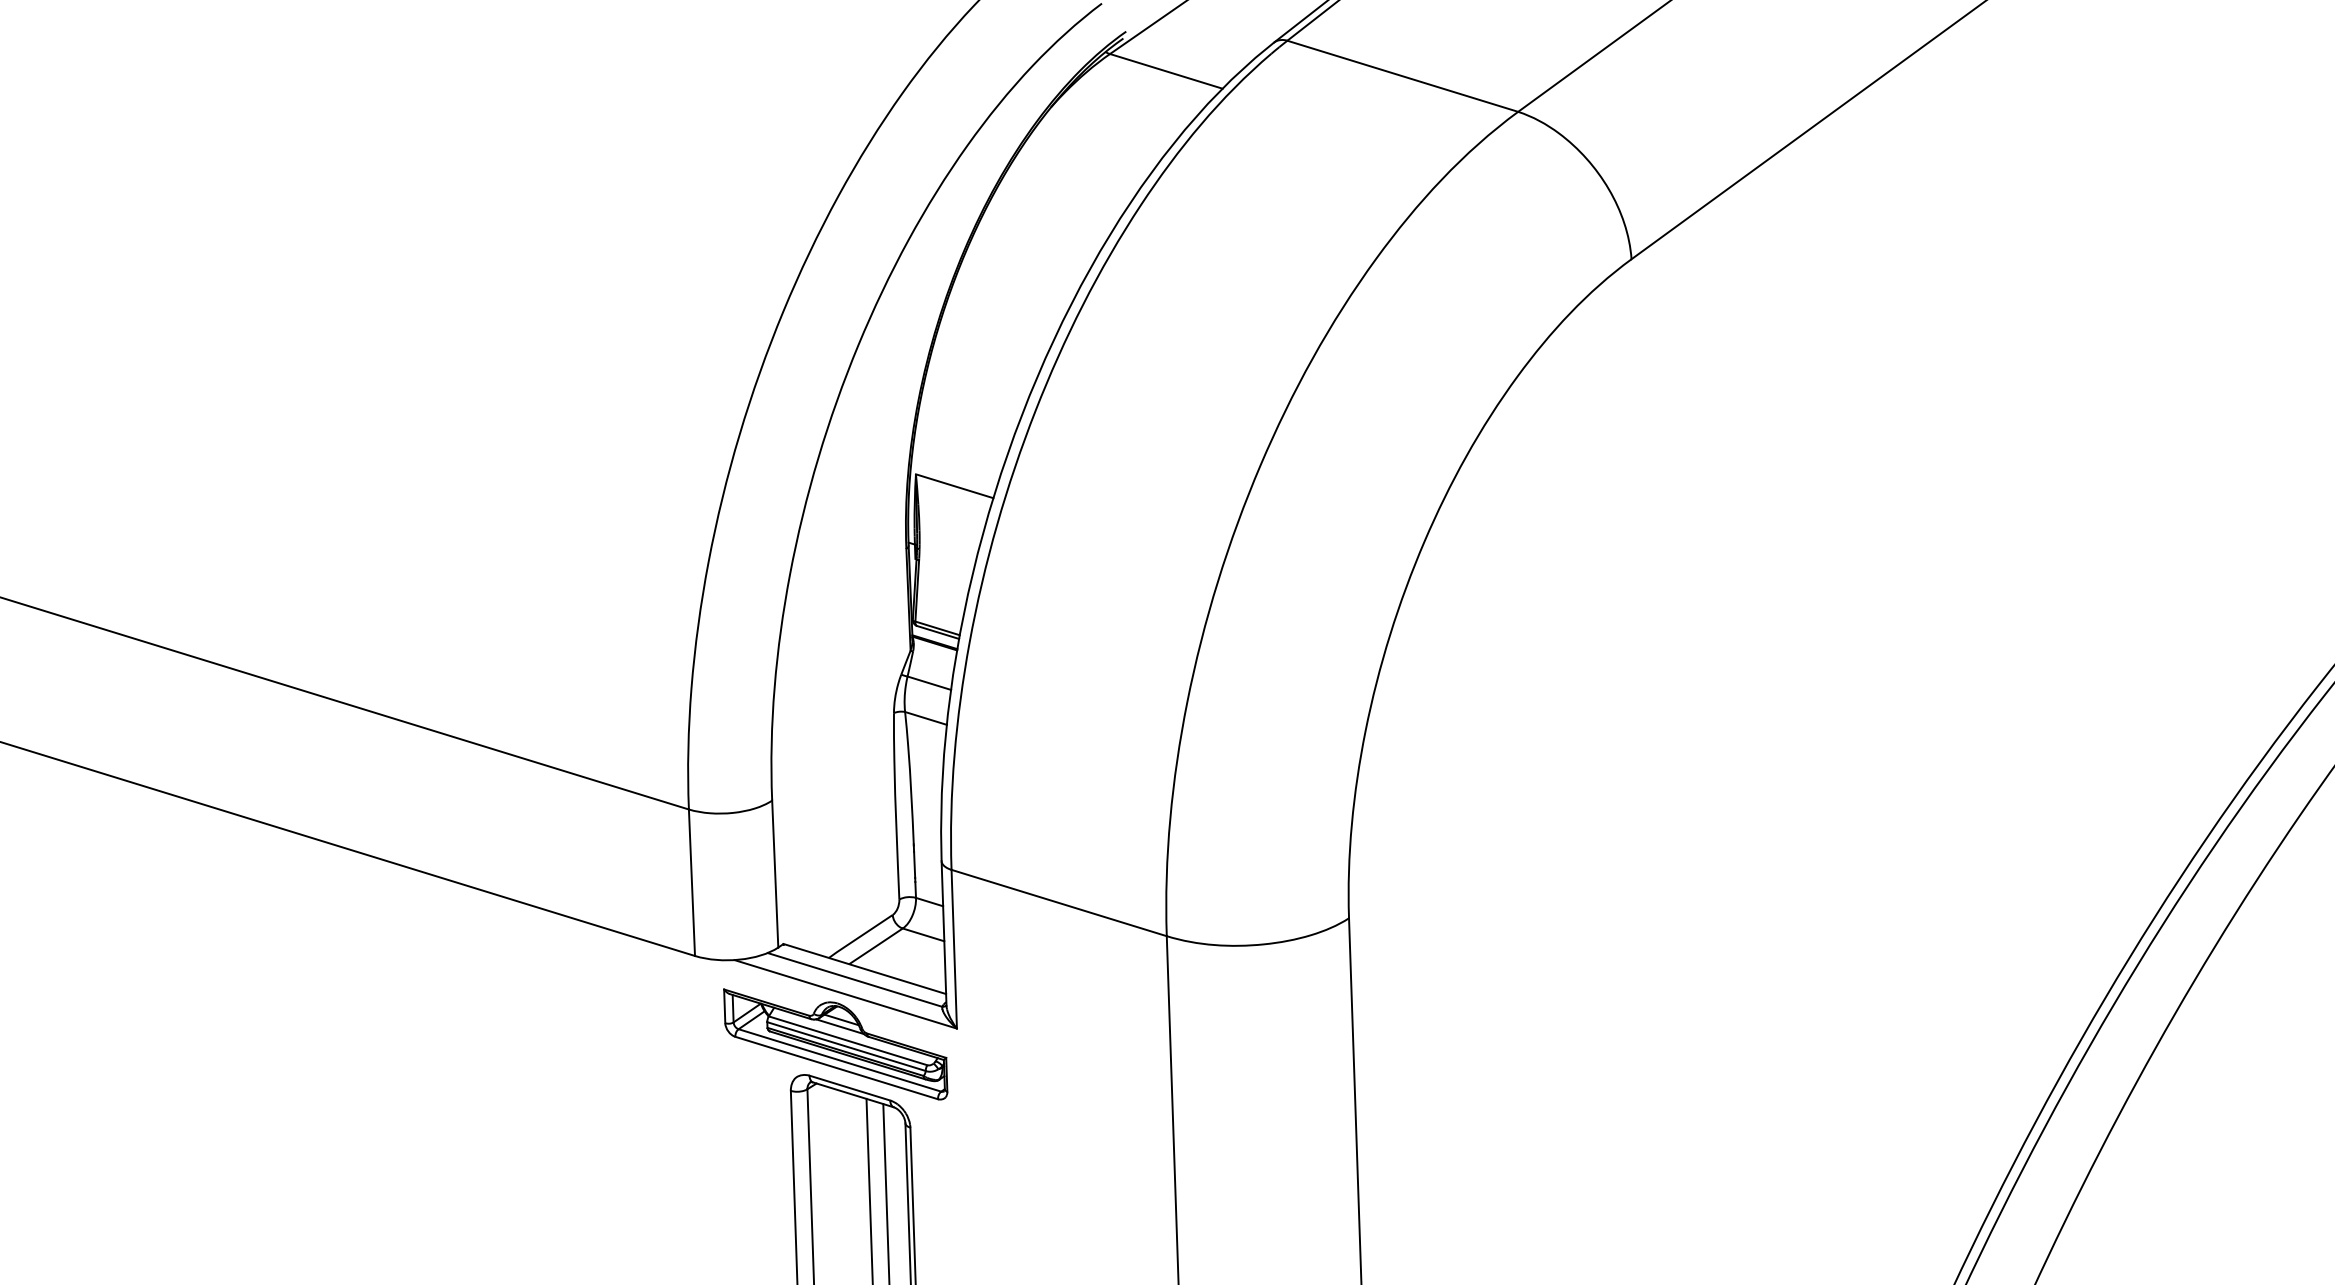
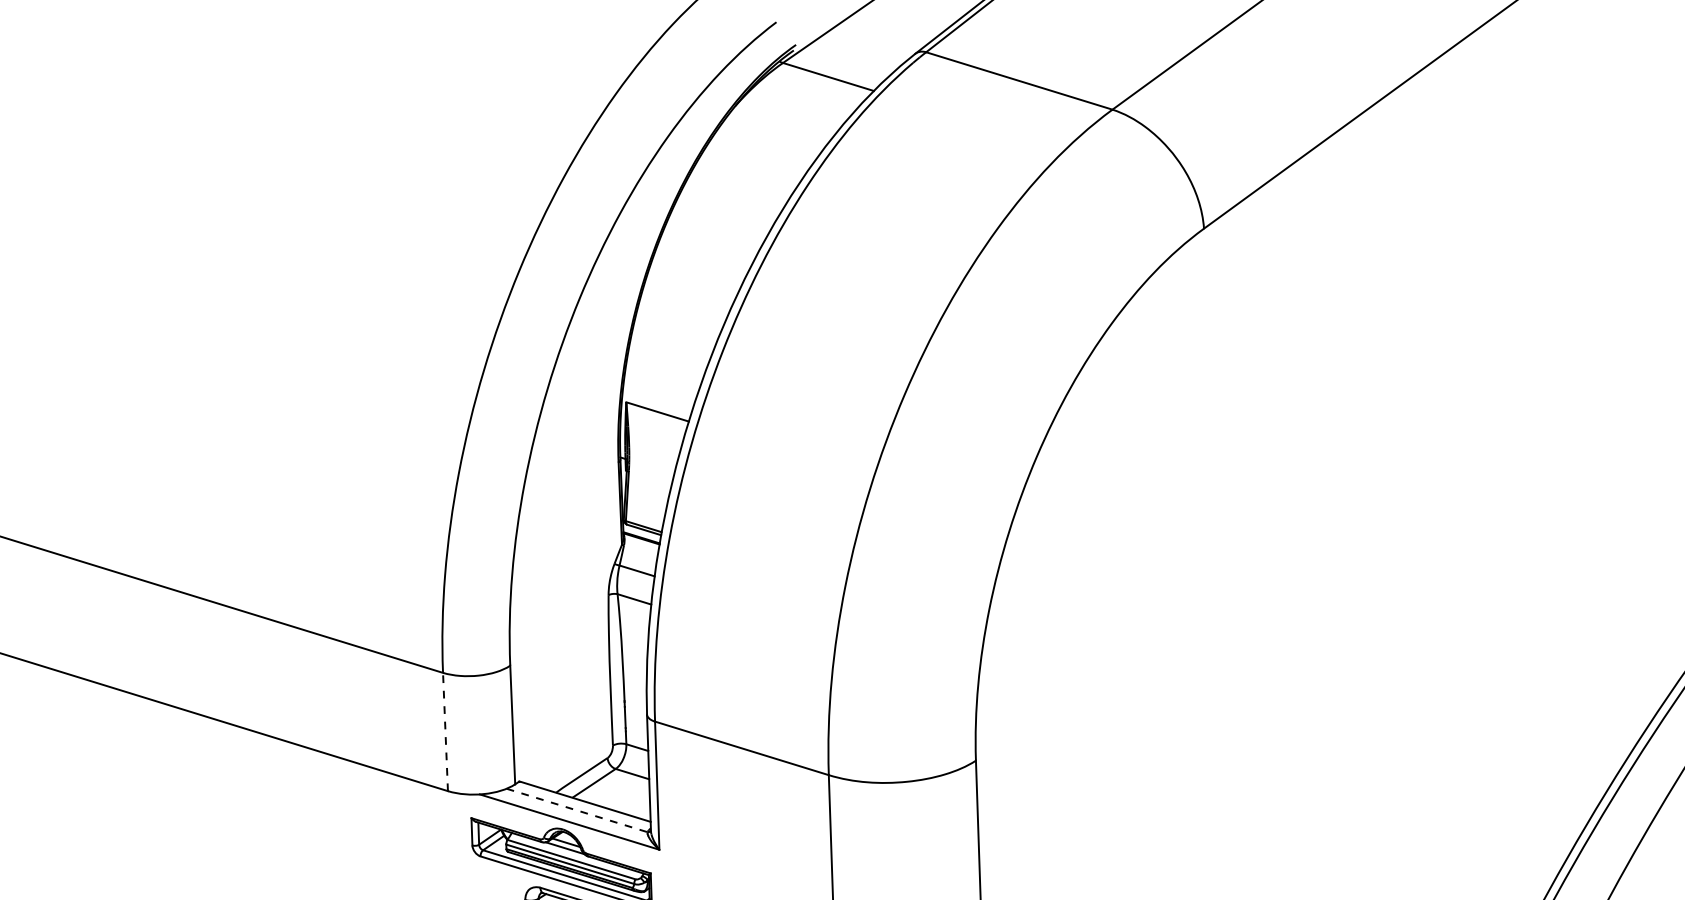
line: (691, 882) -> (445, 731), solid -> dashed
line: (855, 980) -> (577, 810), solid -> dashed

